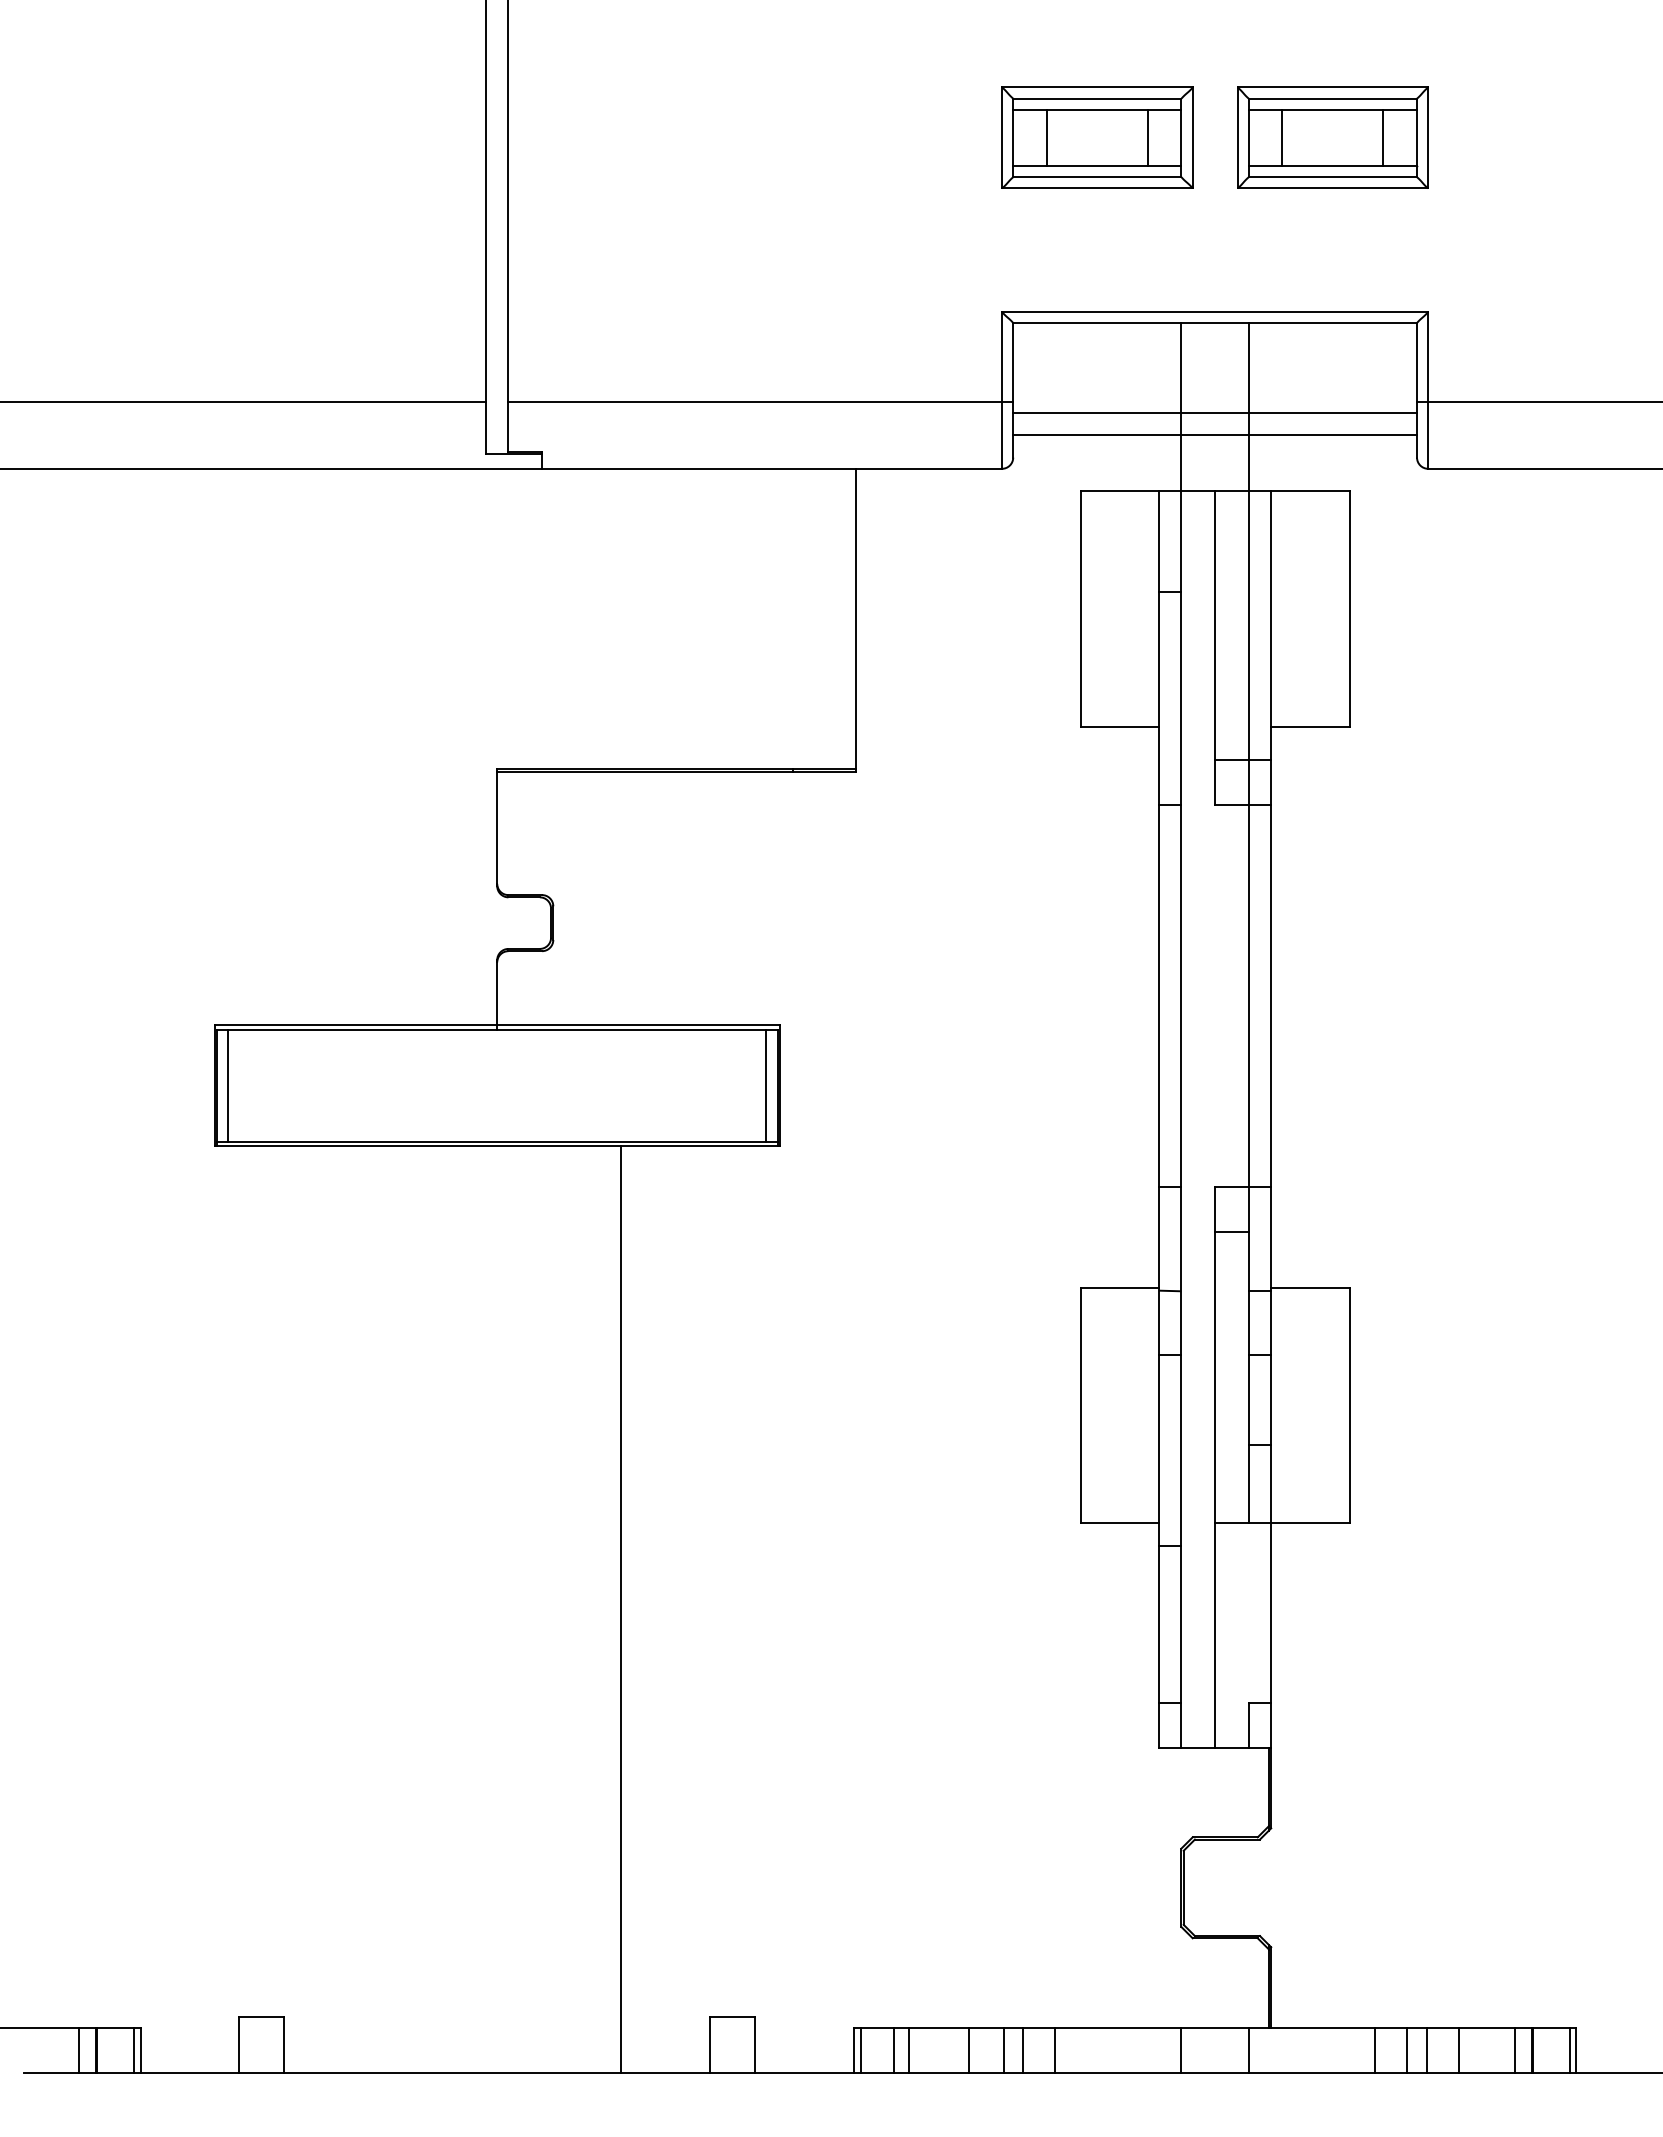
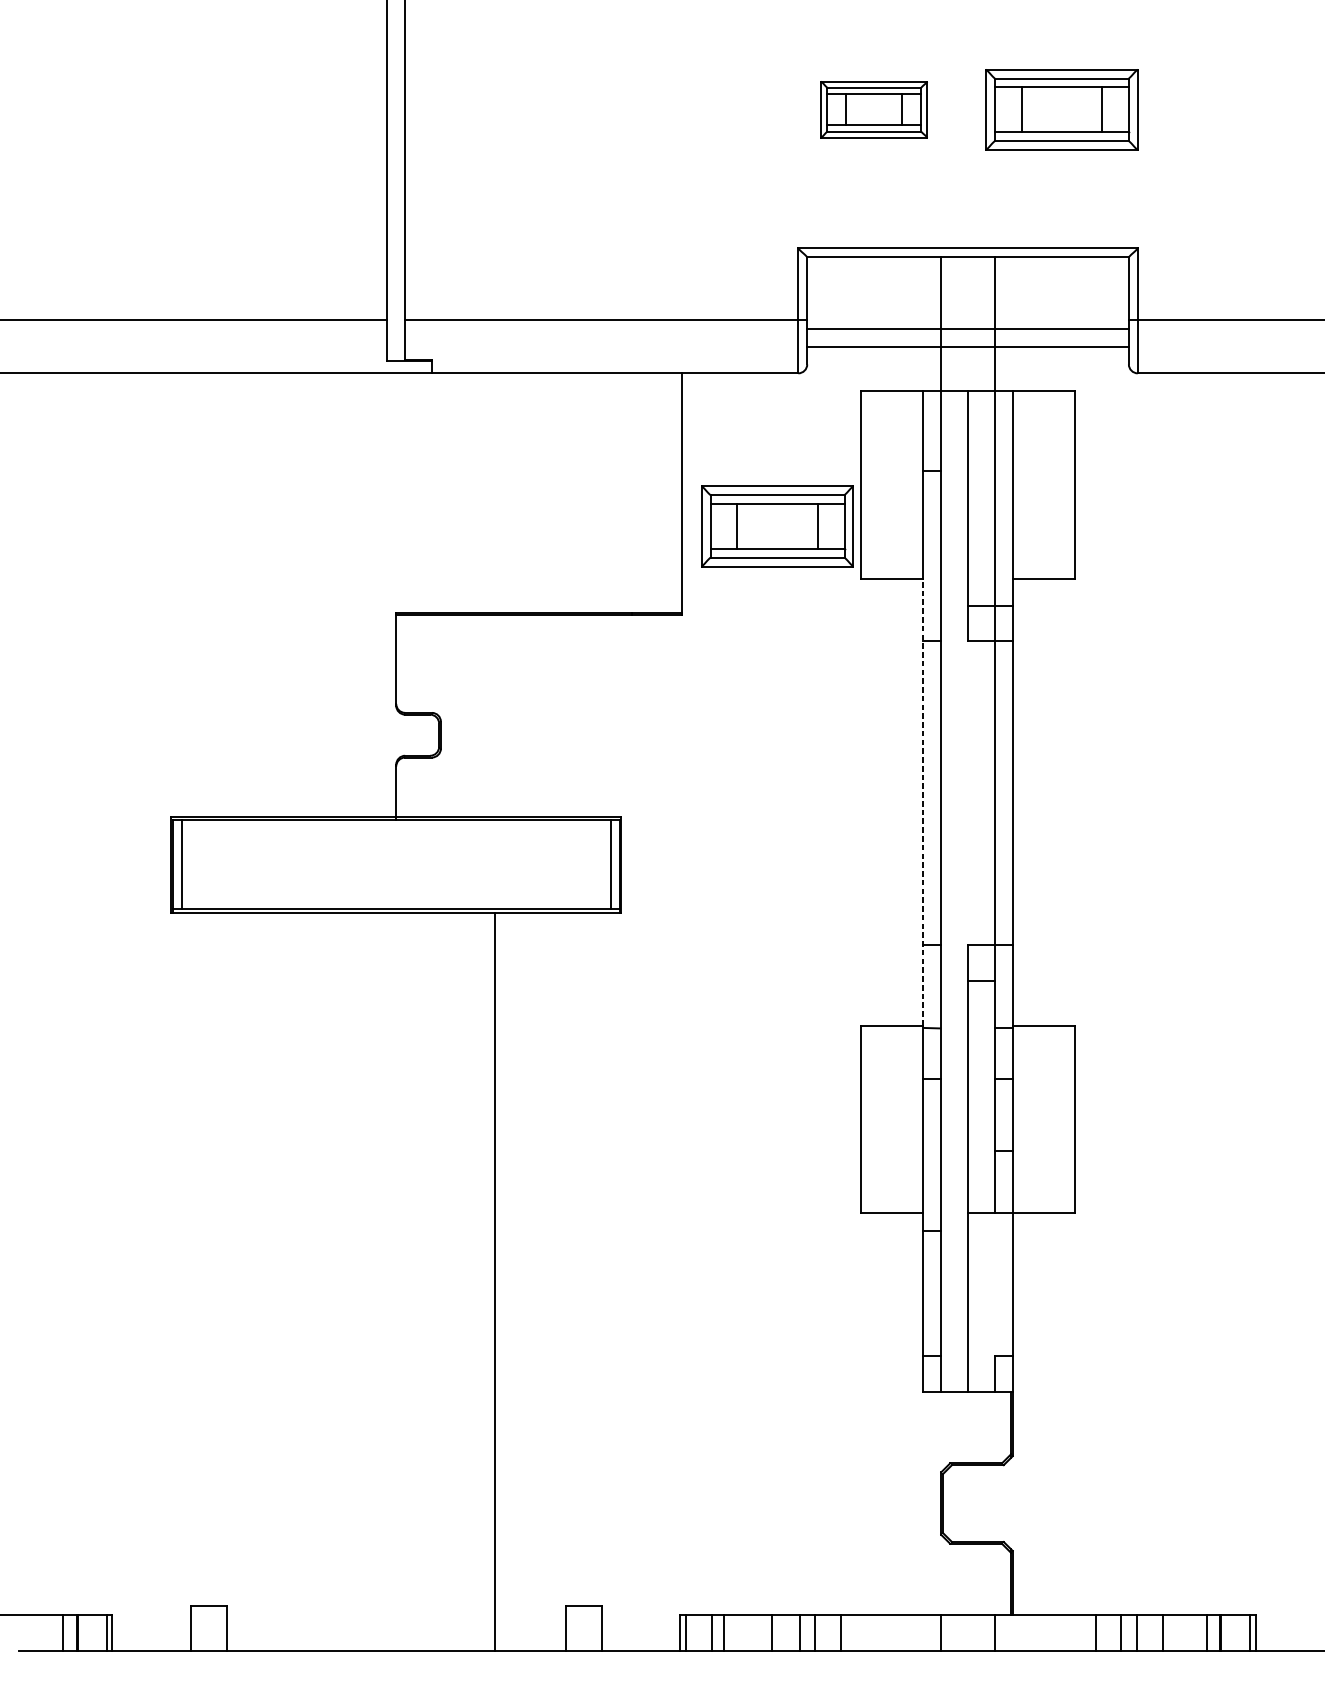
part: (1097, 137) -> (874, 109), size x0.7
part: (975, 660) -> (777, 526), added
line: (1159, 1006) -> (923, 801), solid -> dashed

